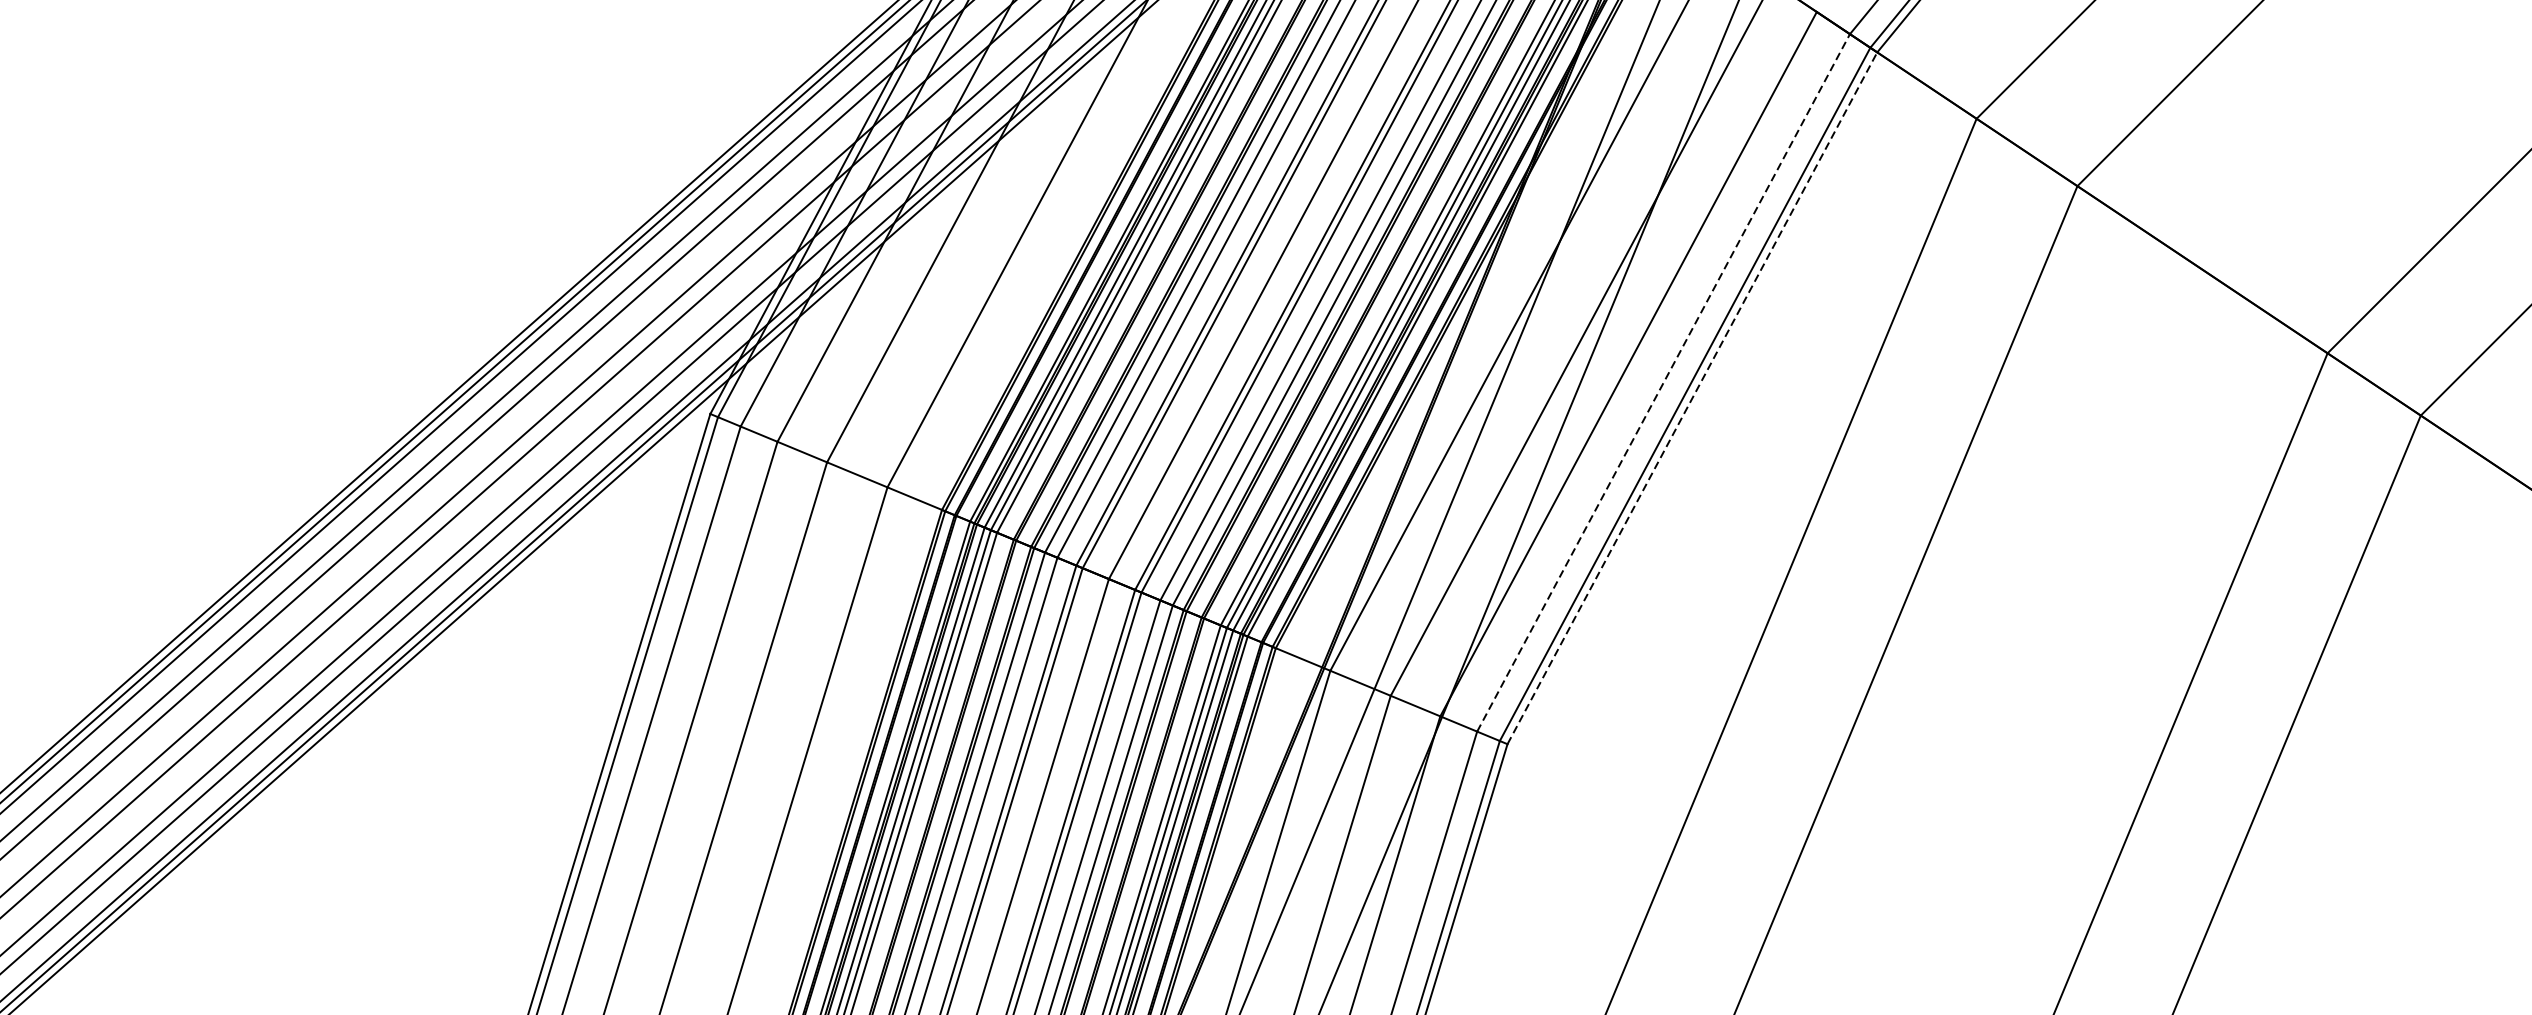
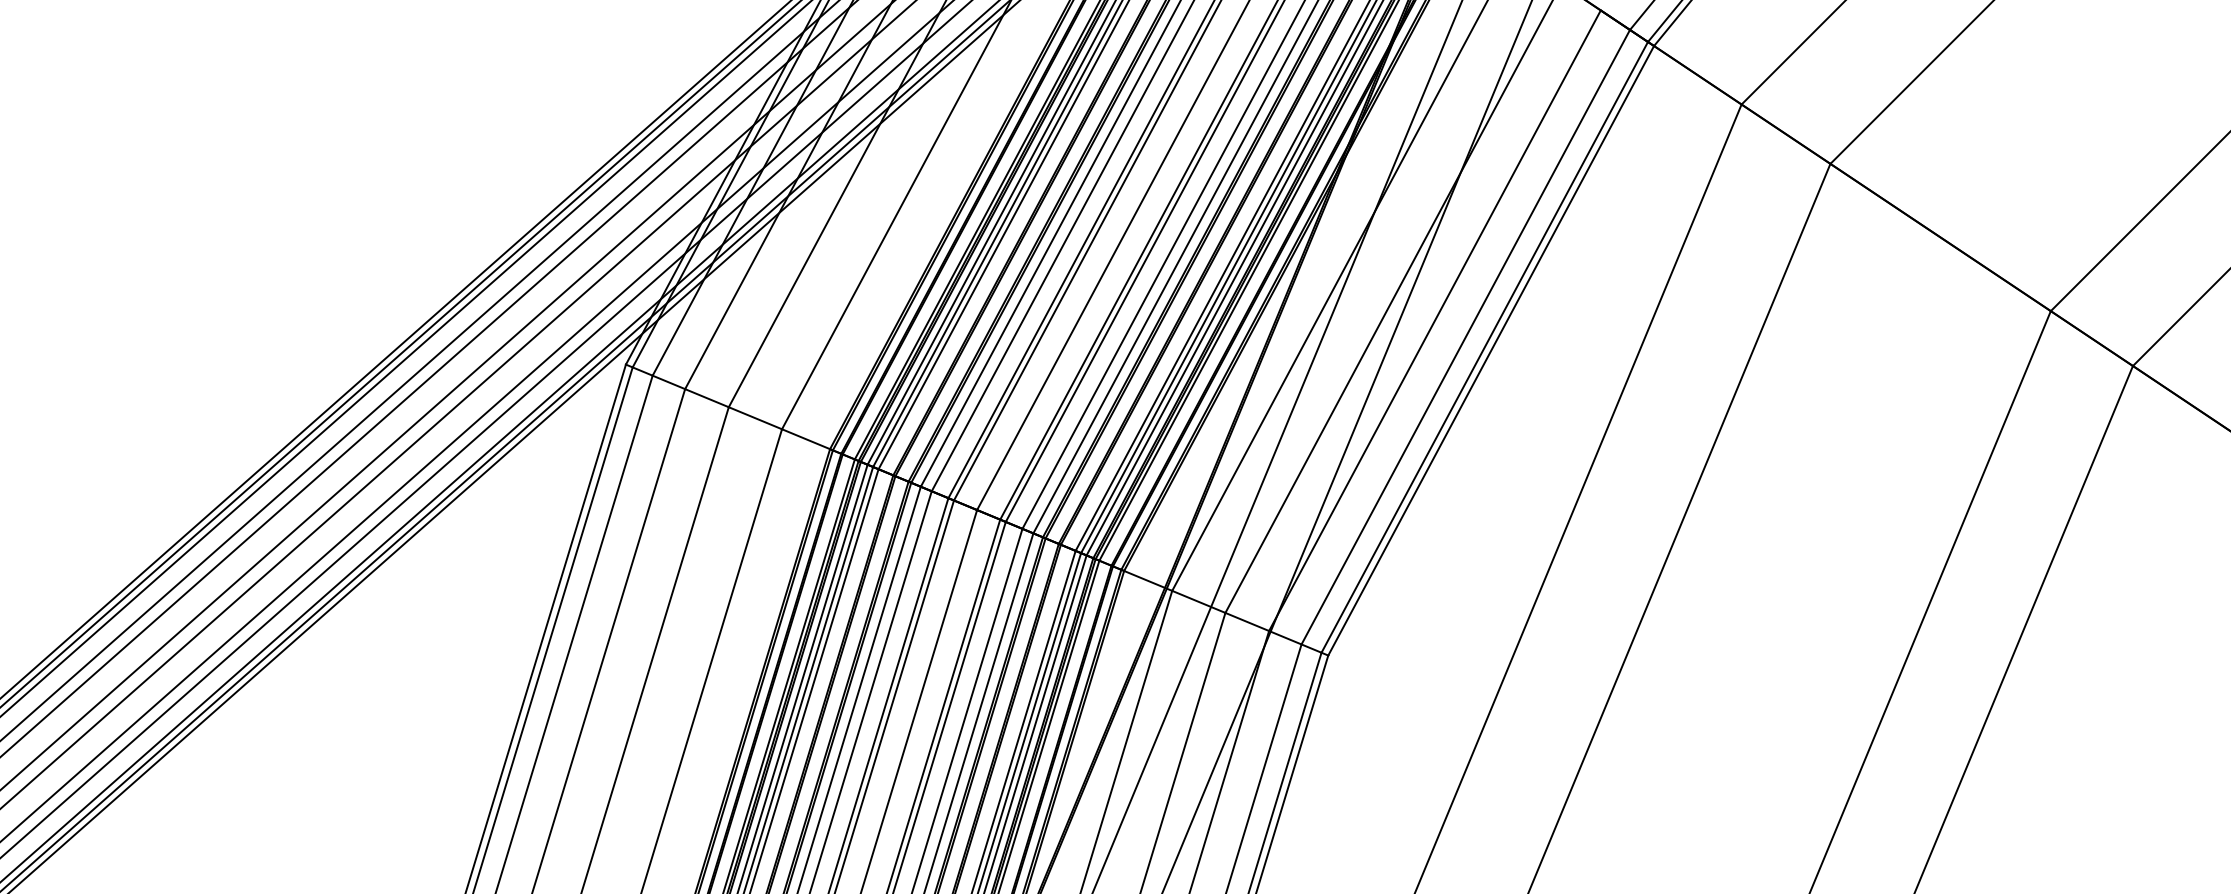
line: (1664, 382) -> (1466, 336), dashed -> solid
line: (1692, 397) -> (1491, 350), dashed -> solid

